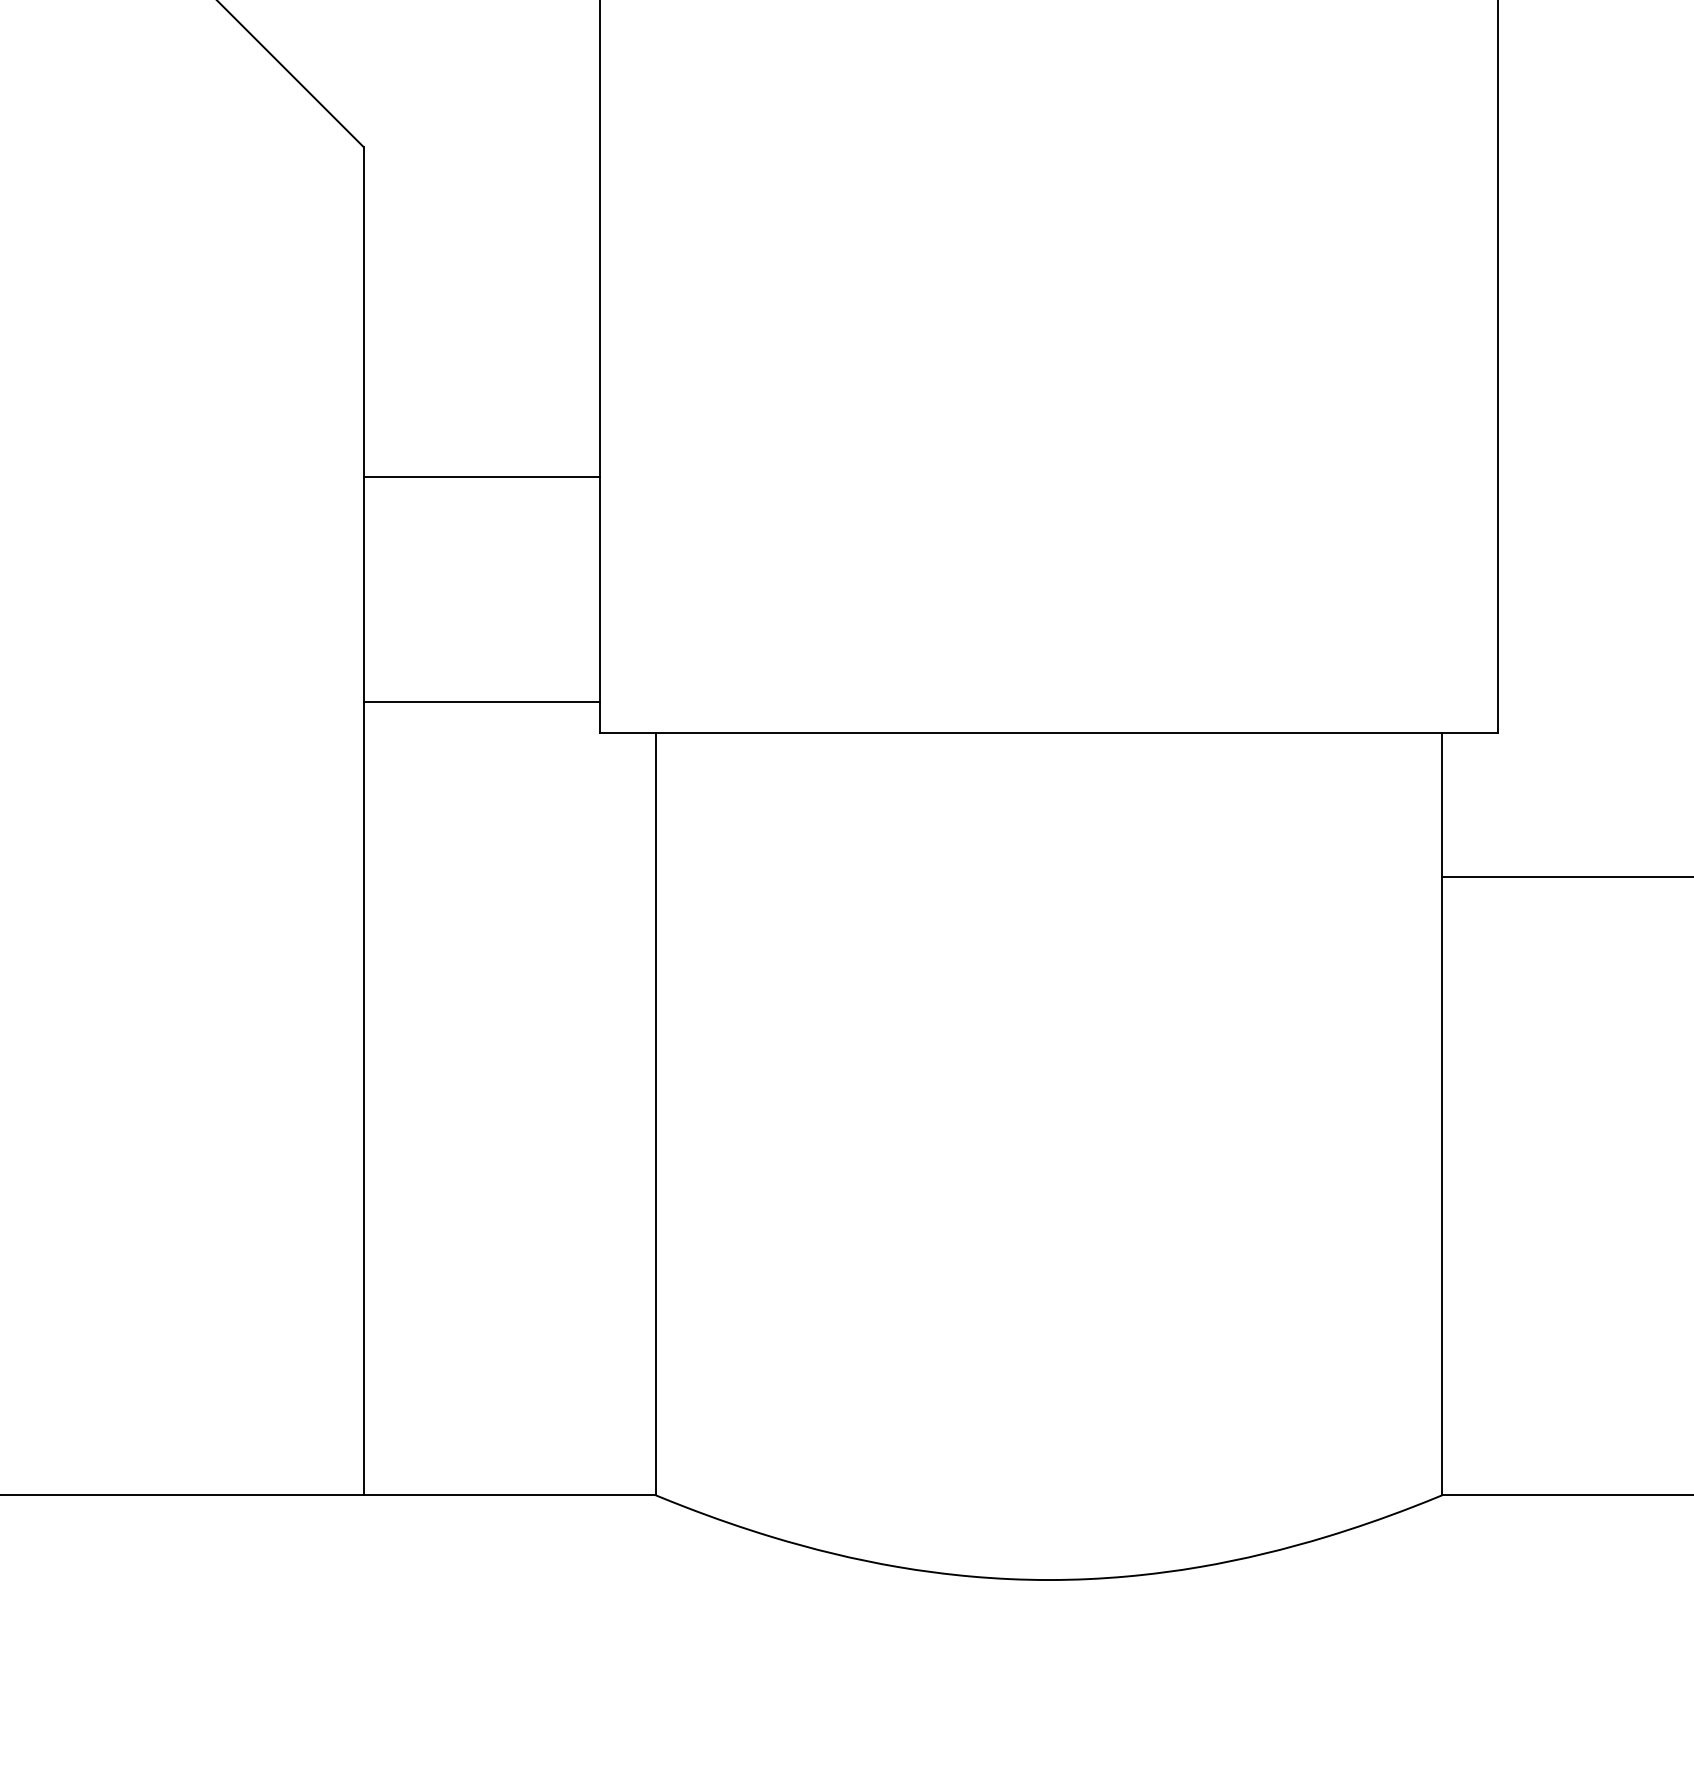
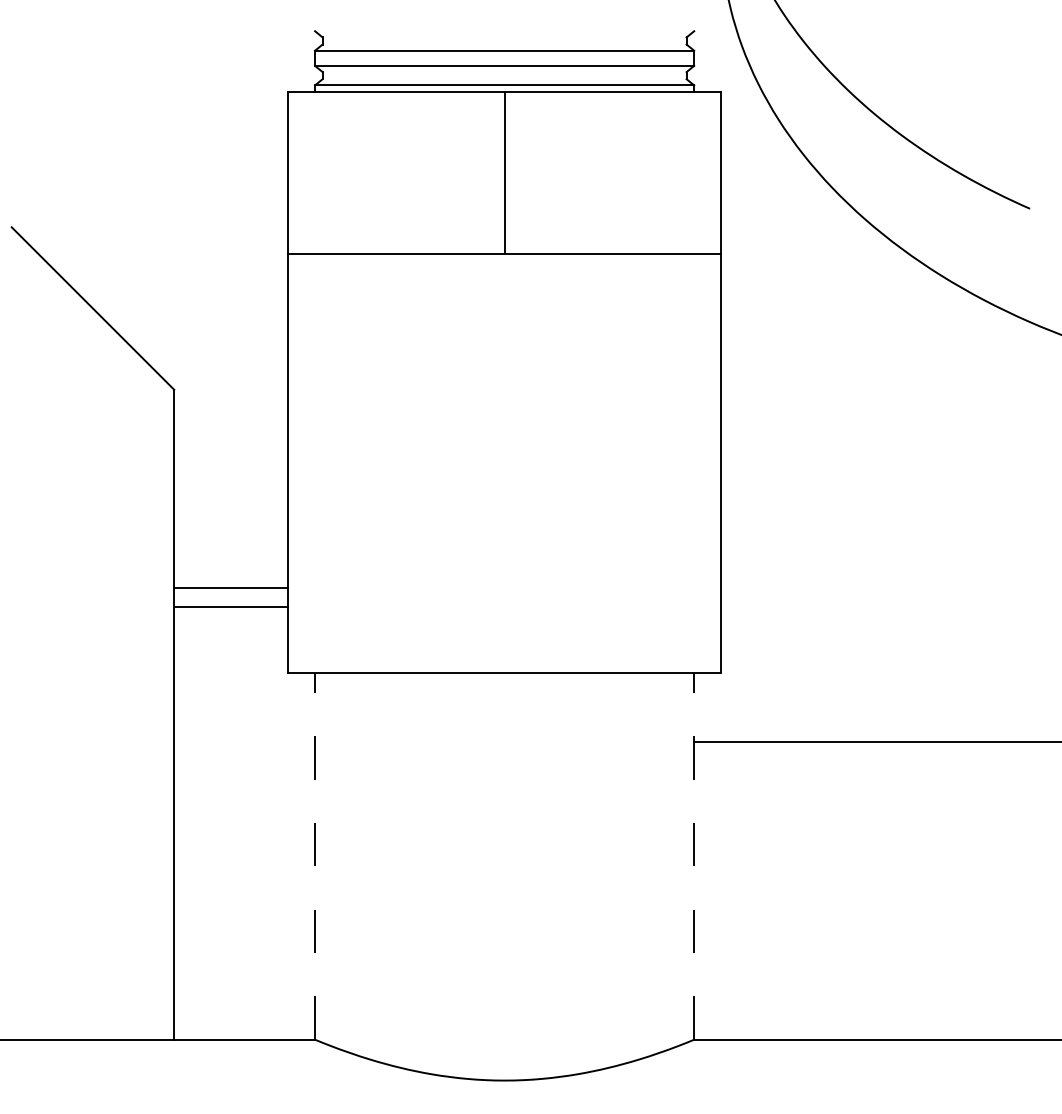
line: (480, 476) -> (230, 587), moved
line: (480, 702) -> (230, 607), moved
line: (656, 1115) -> (315, 856), solid -> dashed
line: (1442, 1115) -> (694, 856), solid -> dashed

